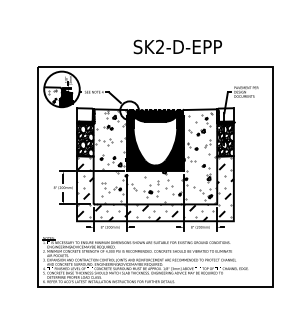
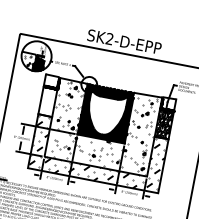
text: (177, 46) -> (124, 41), moved
hatch: (85, 139) -> (48, 101), removed

